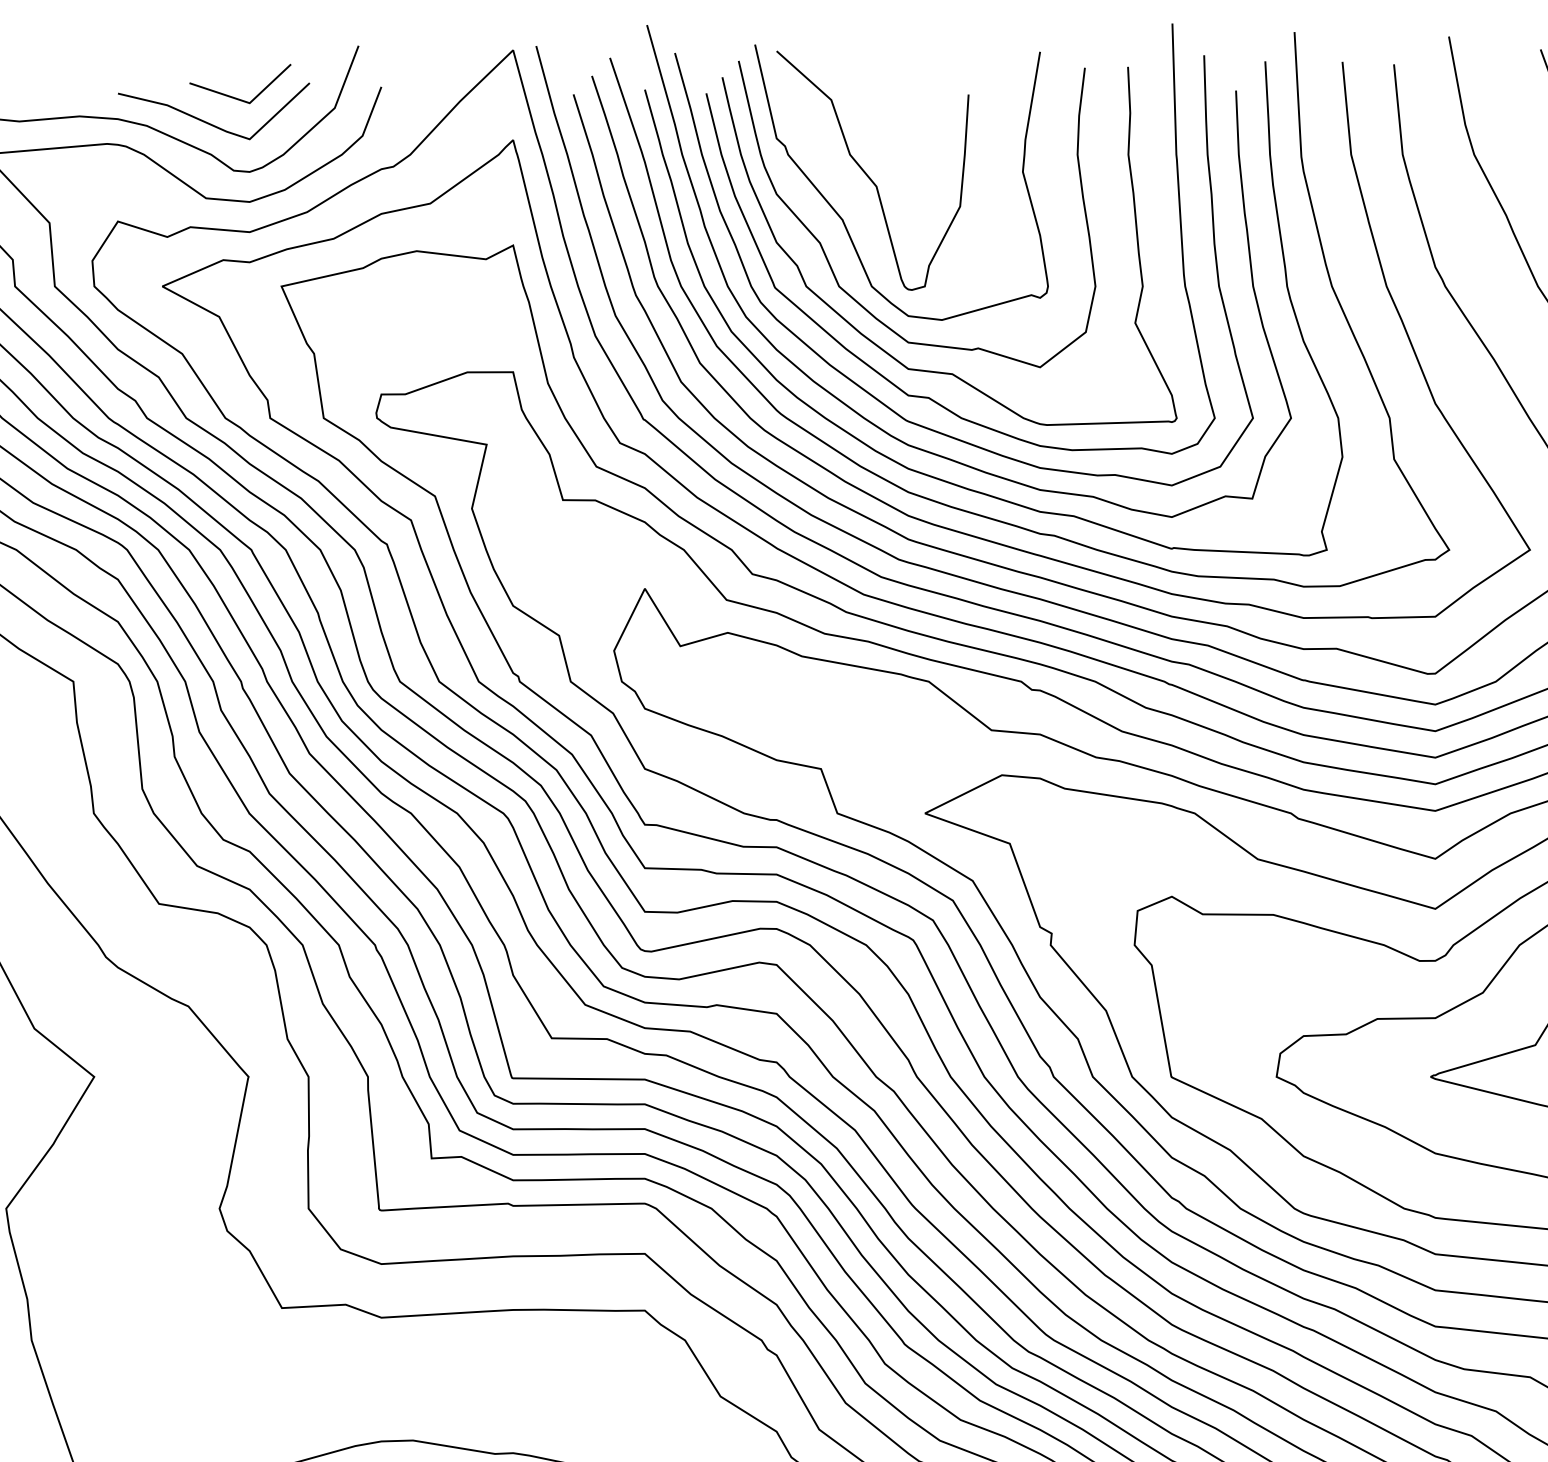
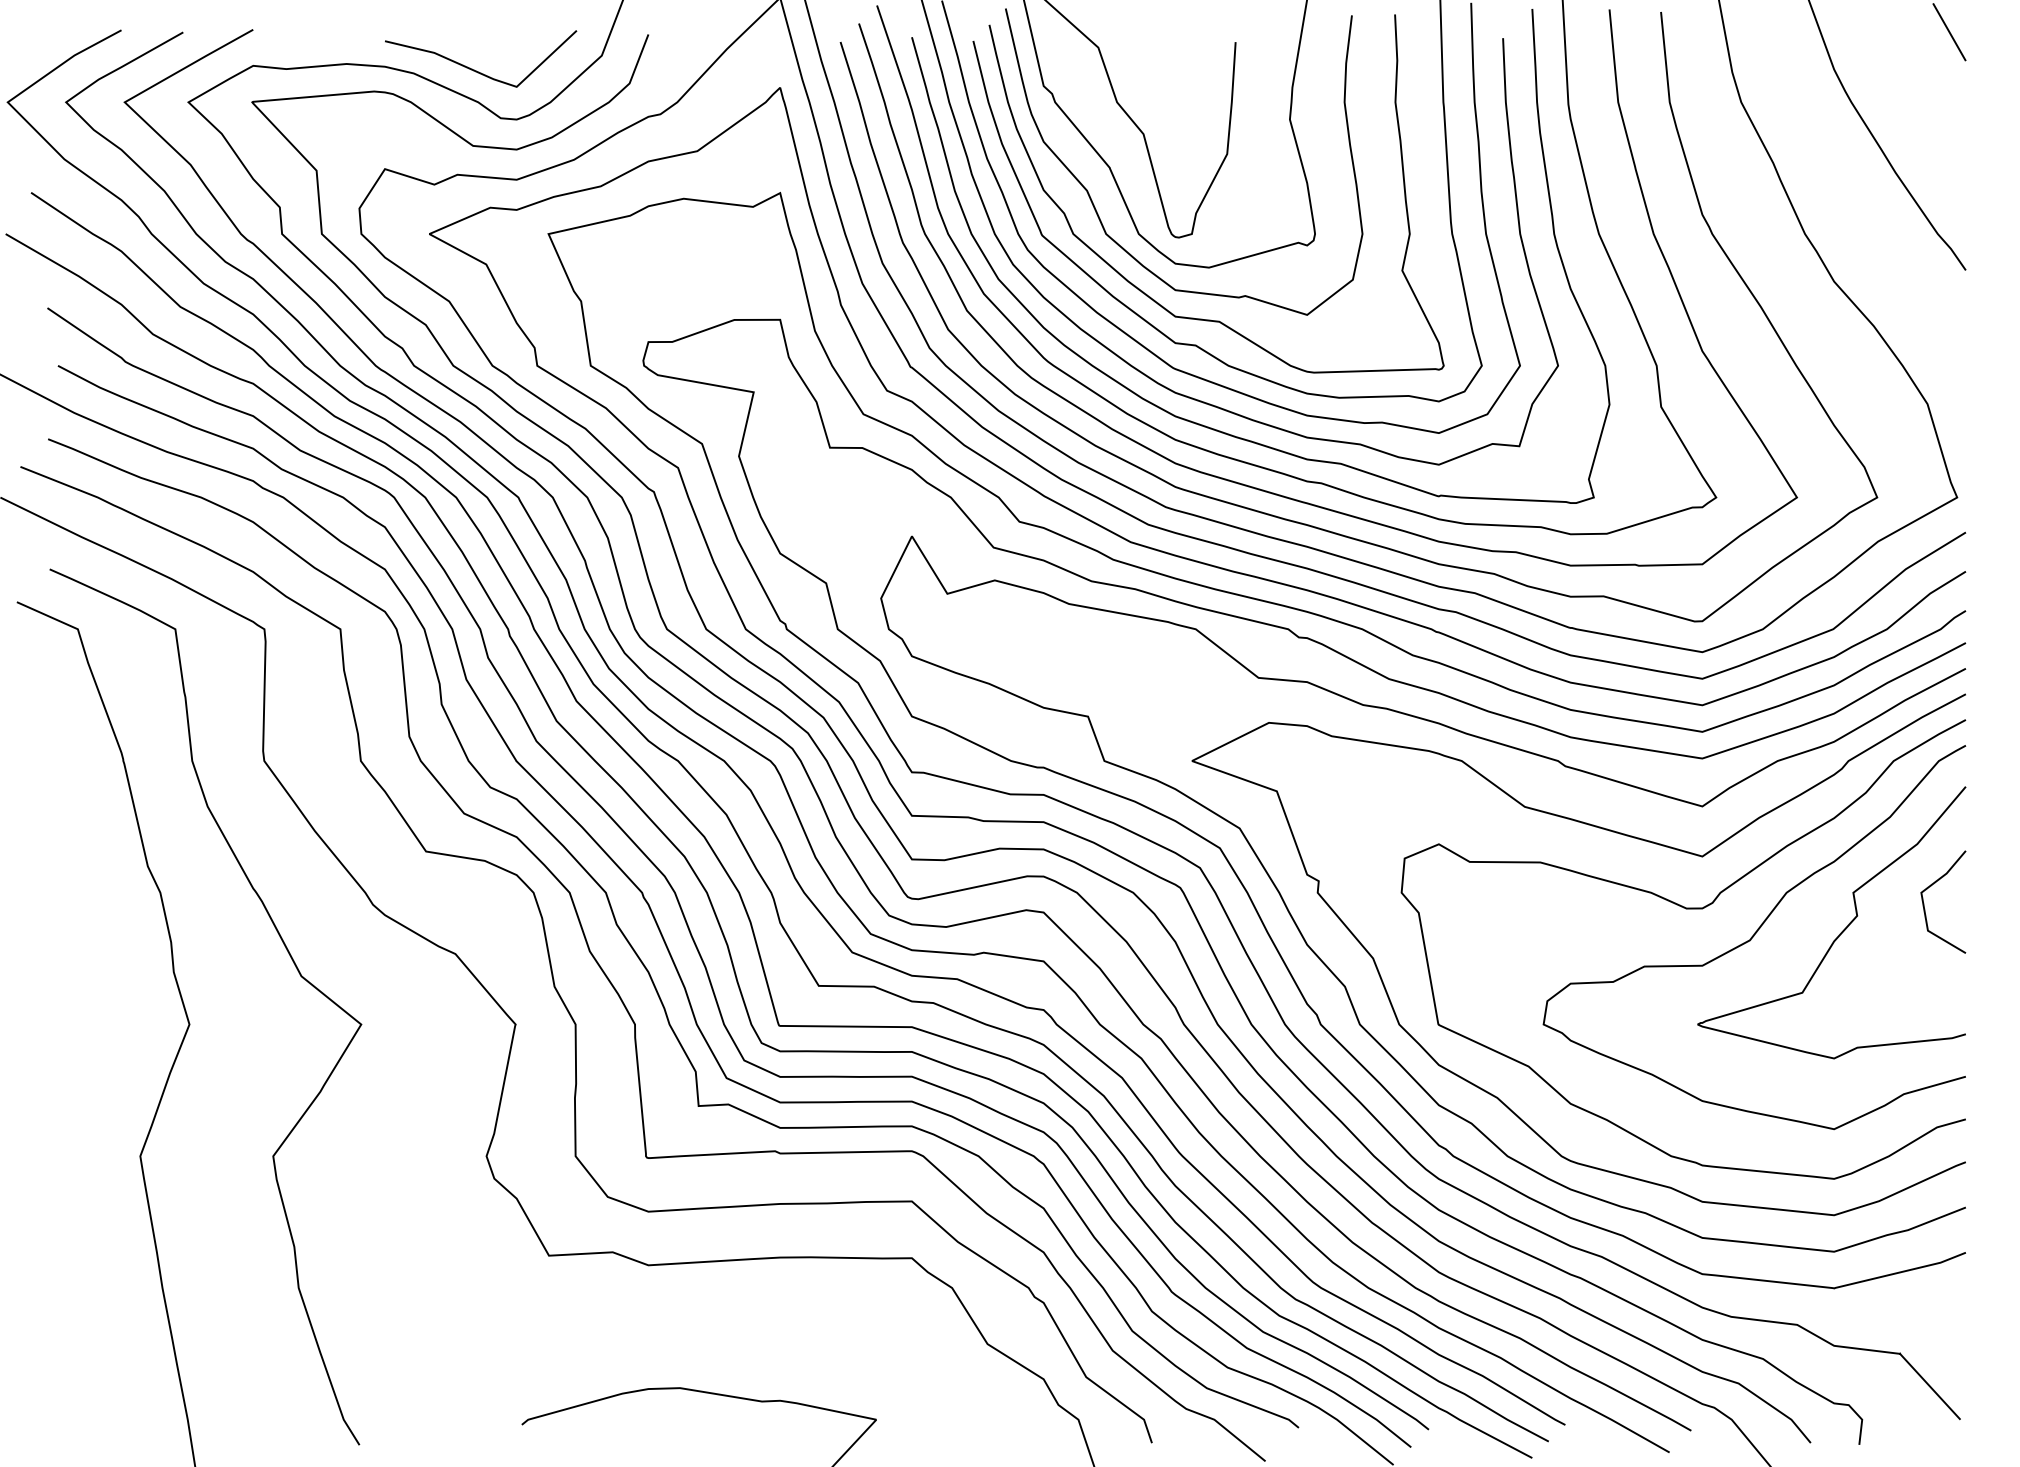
line: (234, 96) -> (501, 44), removed

